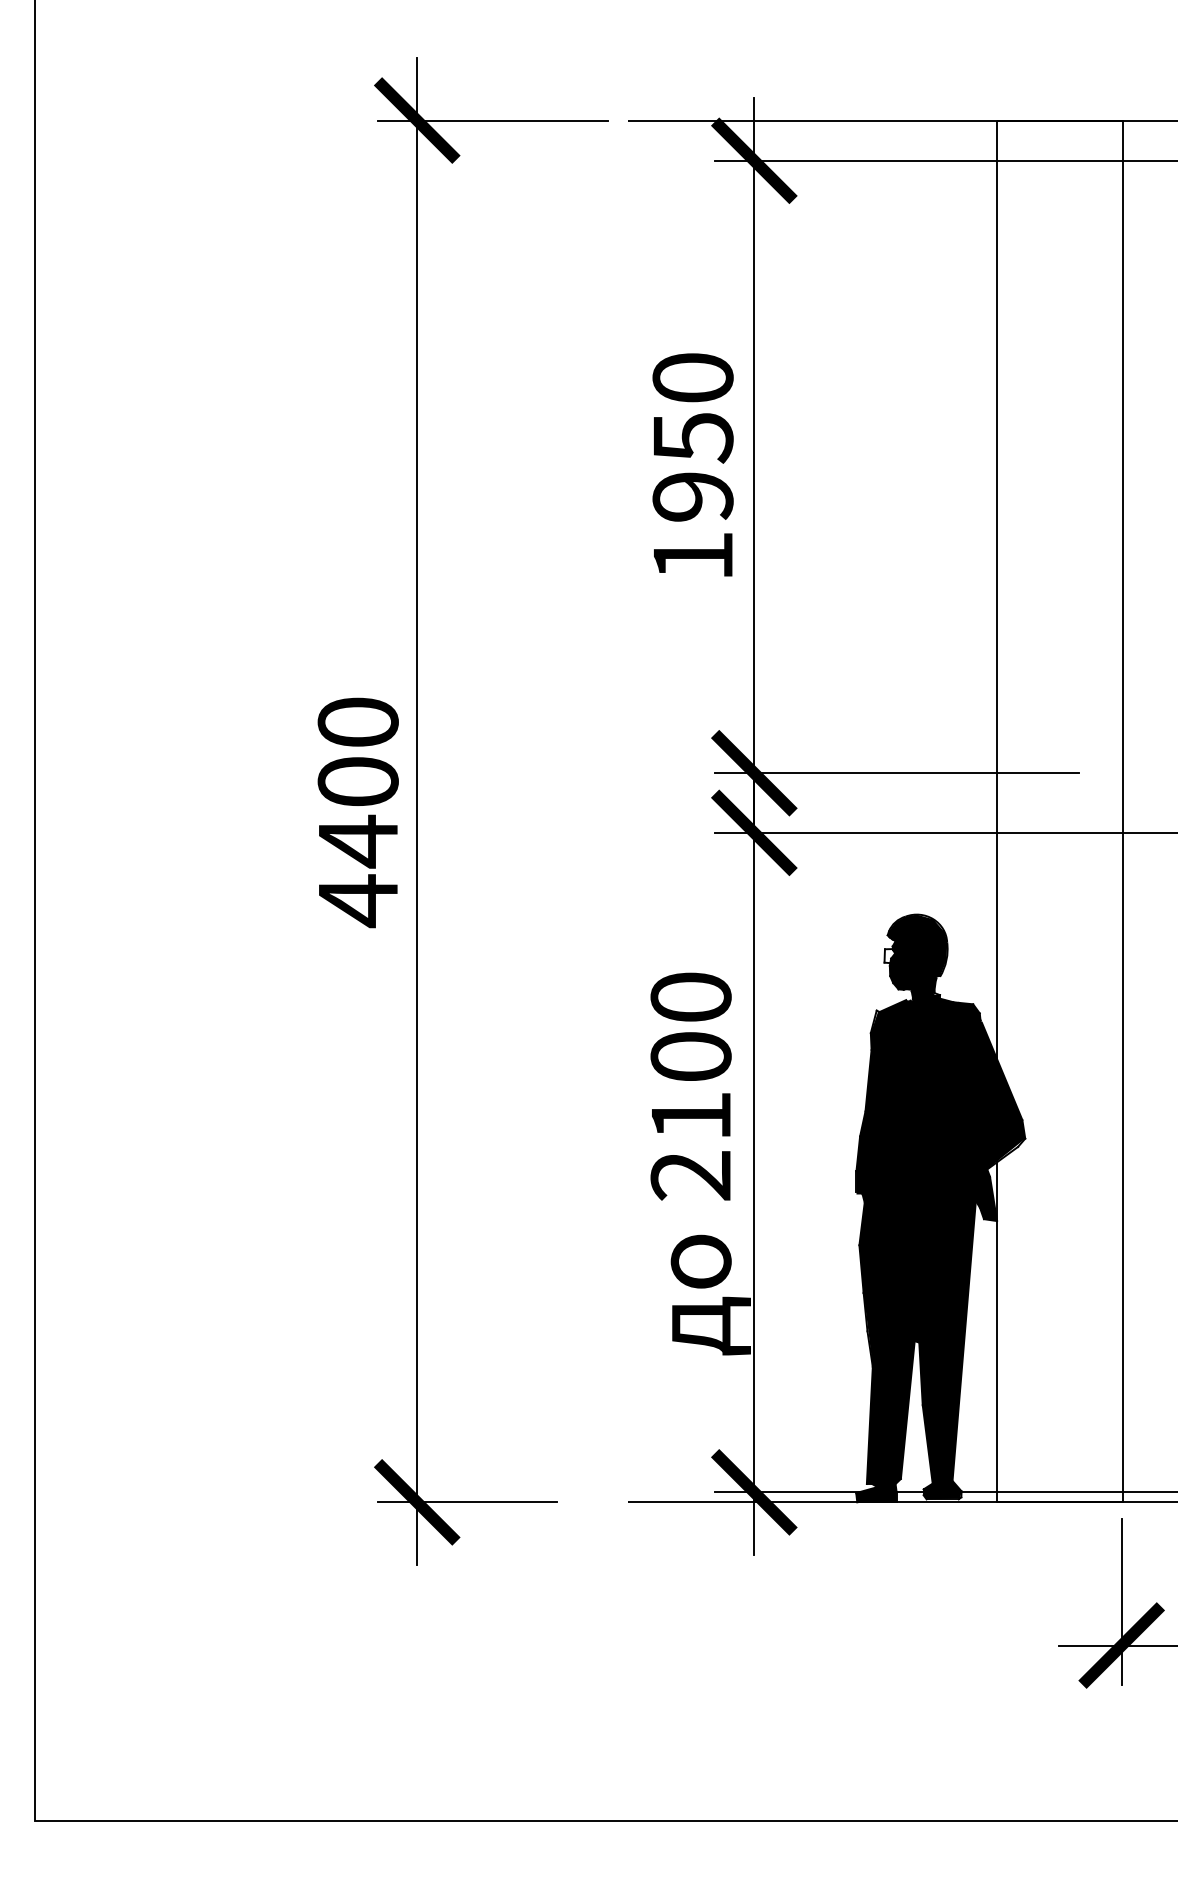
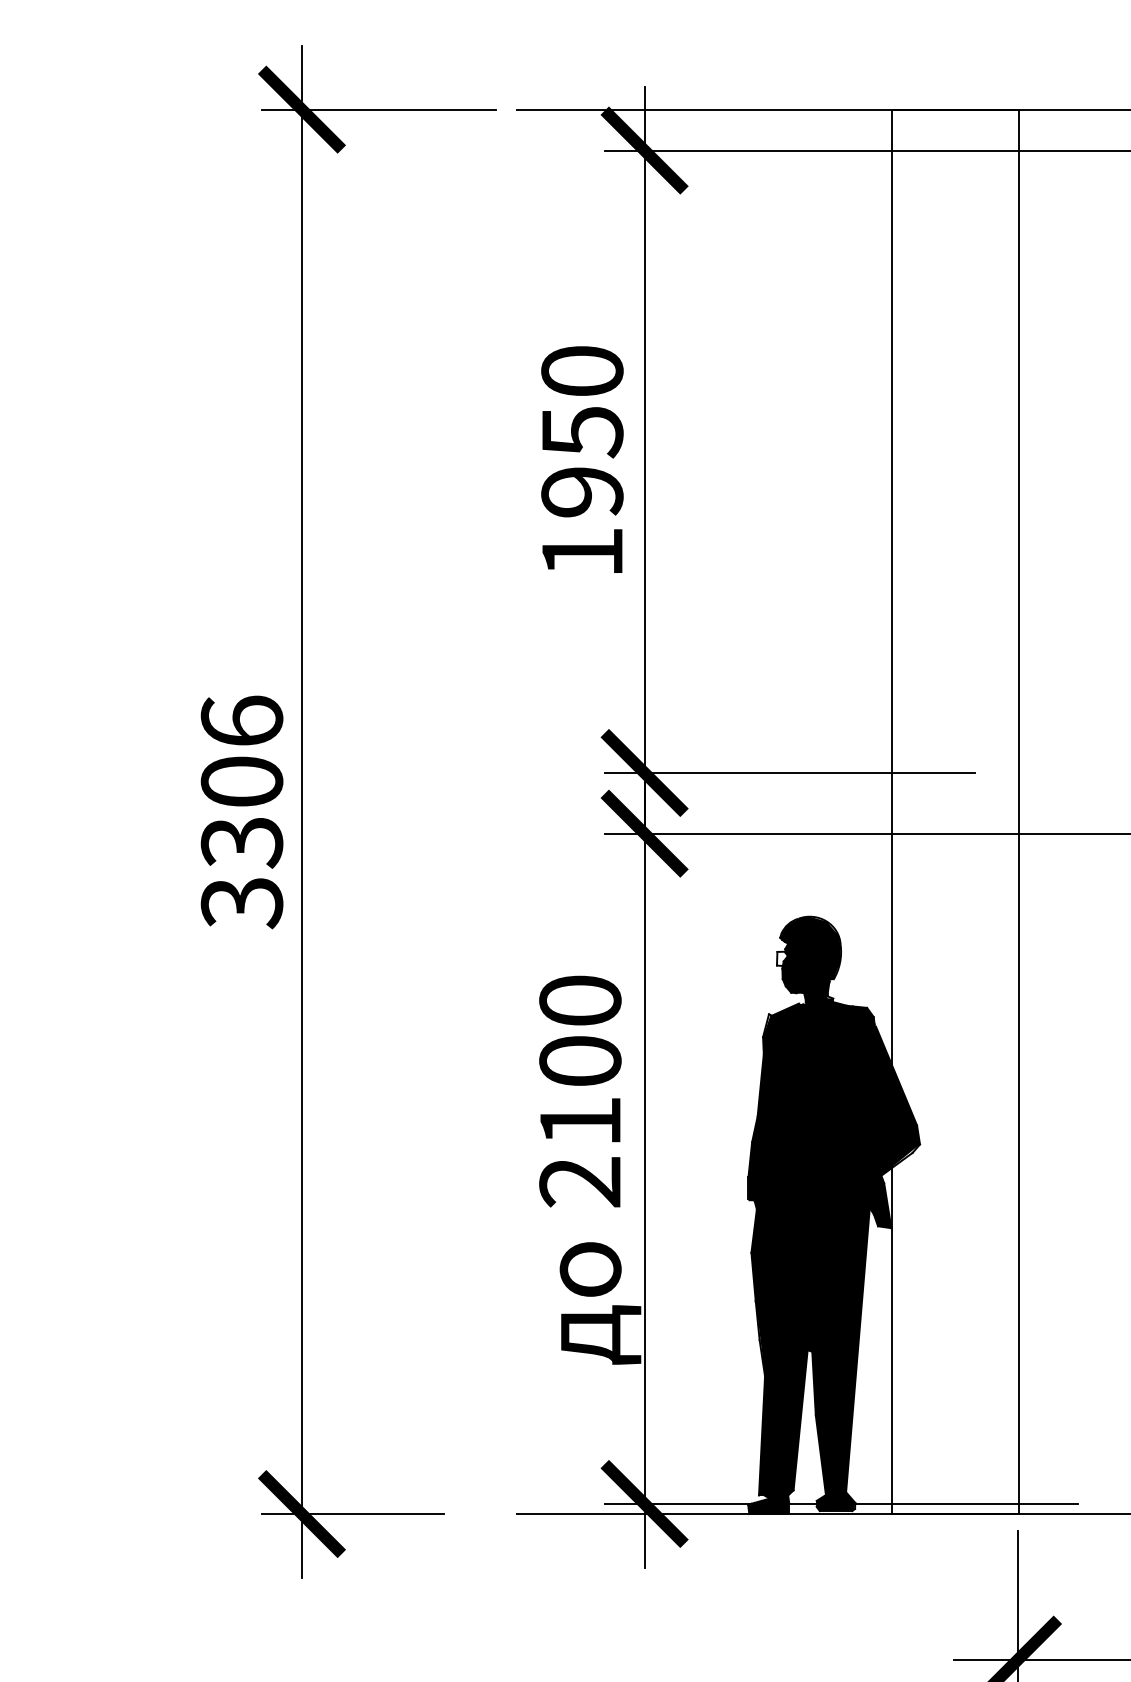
text: (357, 812) -> (241, 812), 4400 -> 3306

